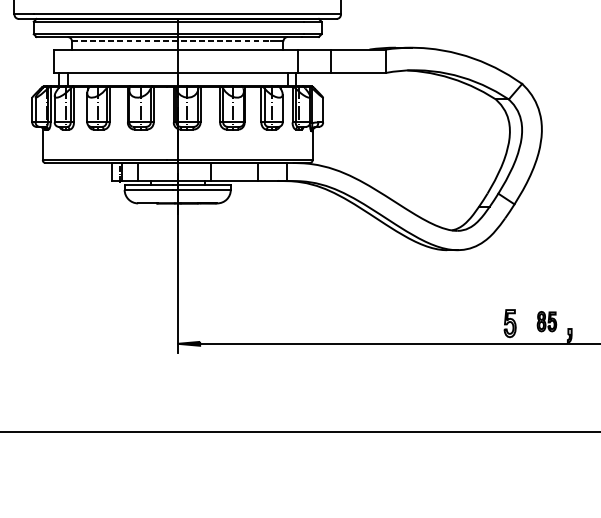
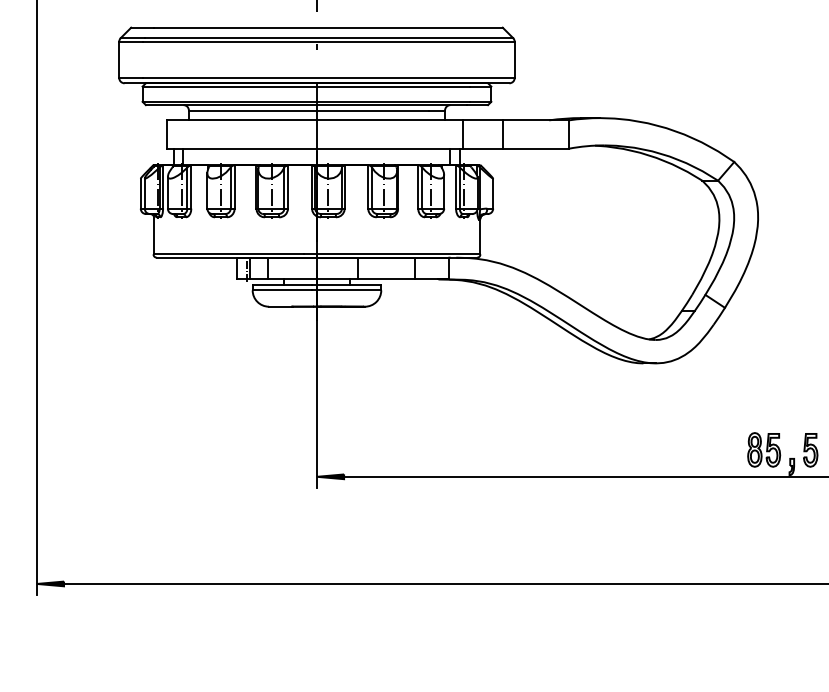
line: (171, 41) -> (309, 110), dashed -> solid
part: (547, 321) -> (764, 449), size x1.43
part: (510, 323) -> (810, 450), moved

